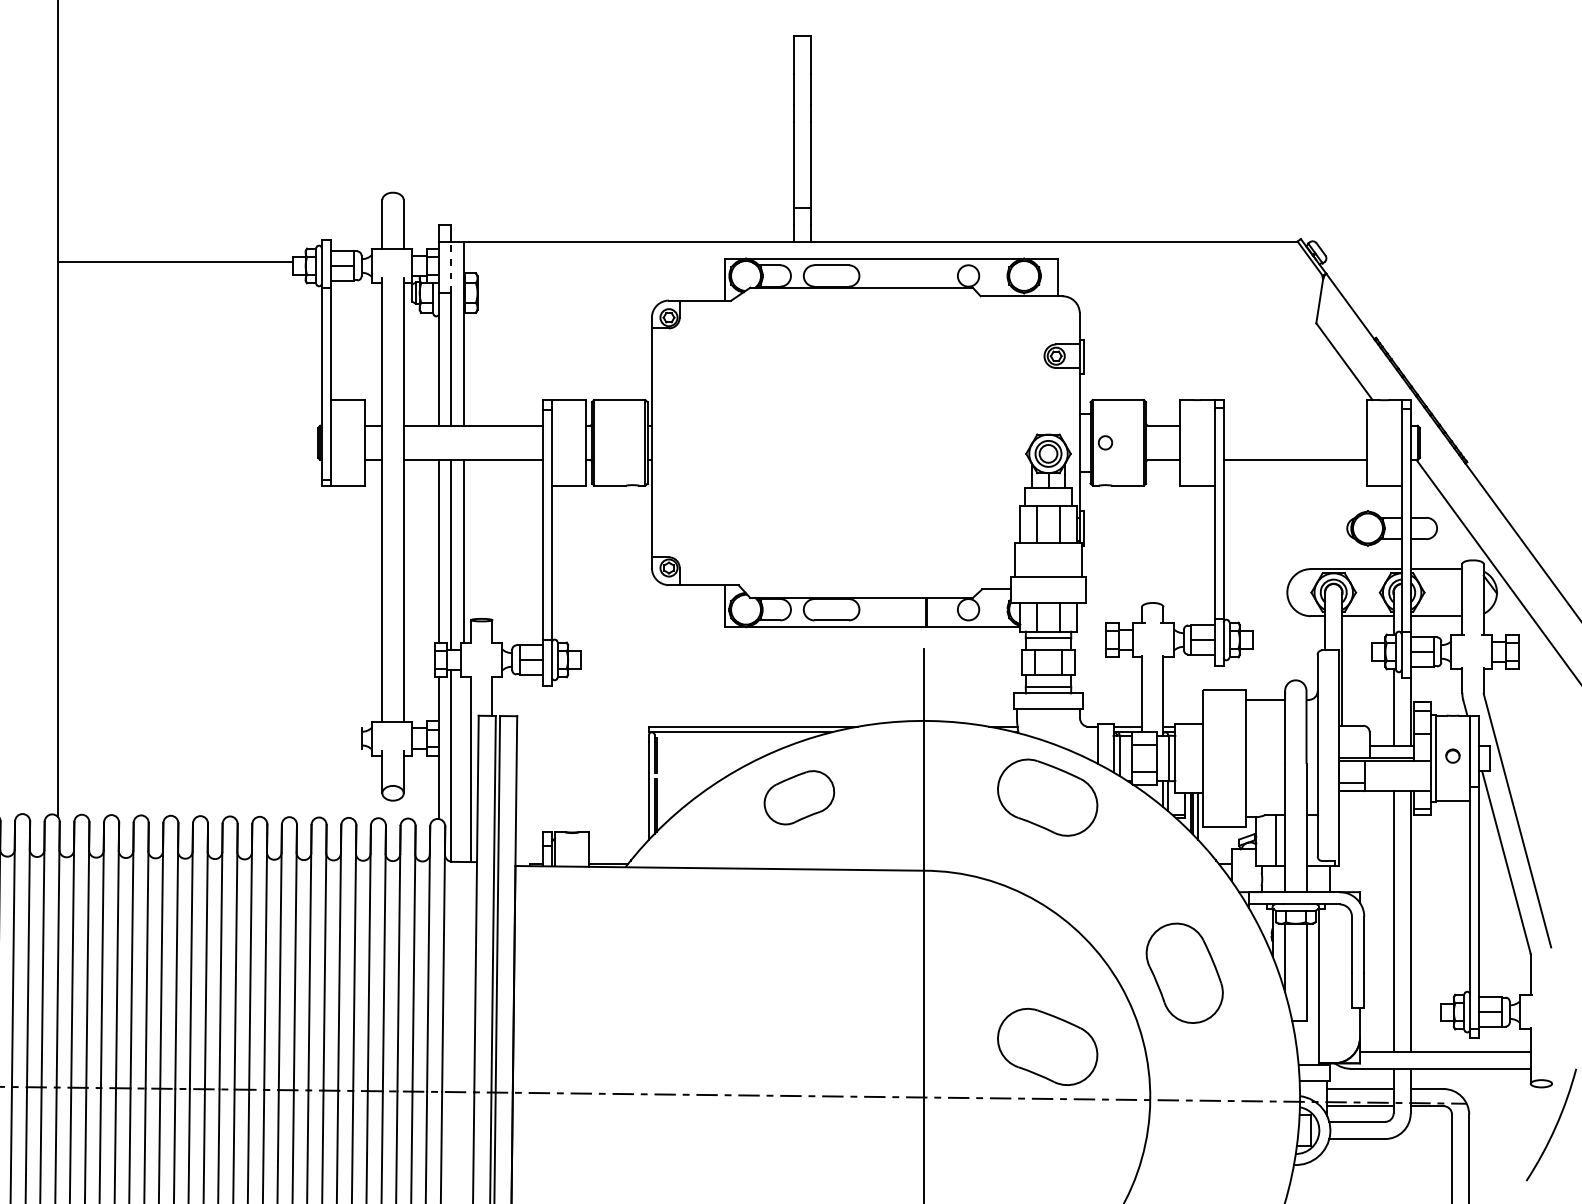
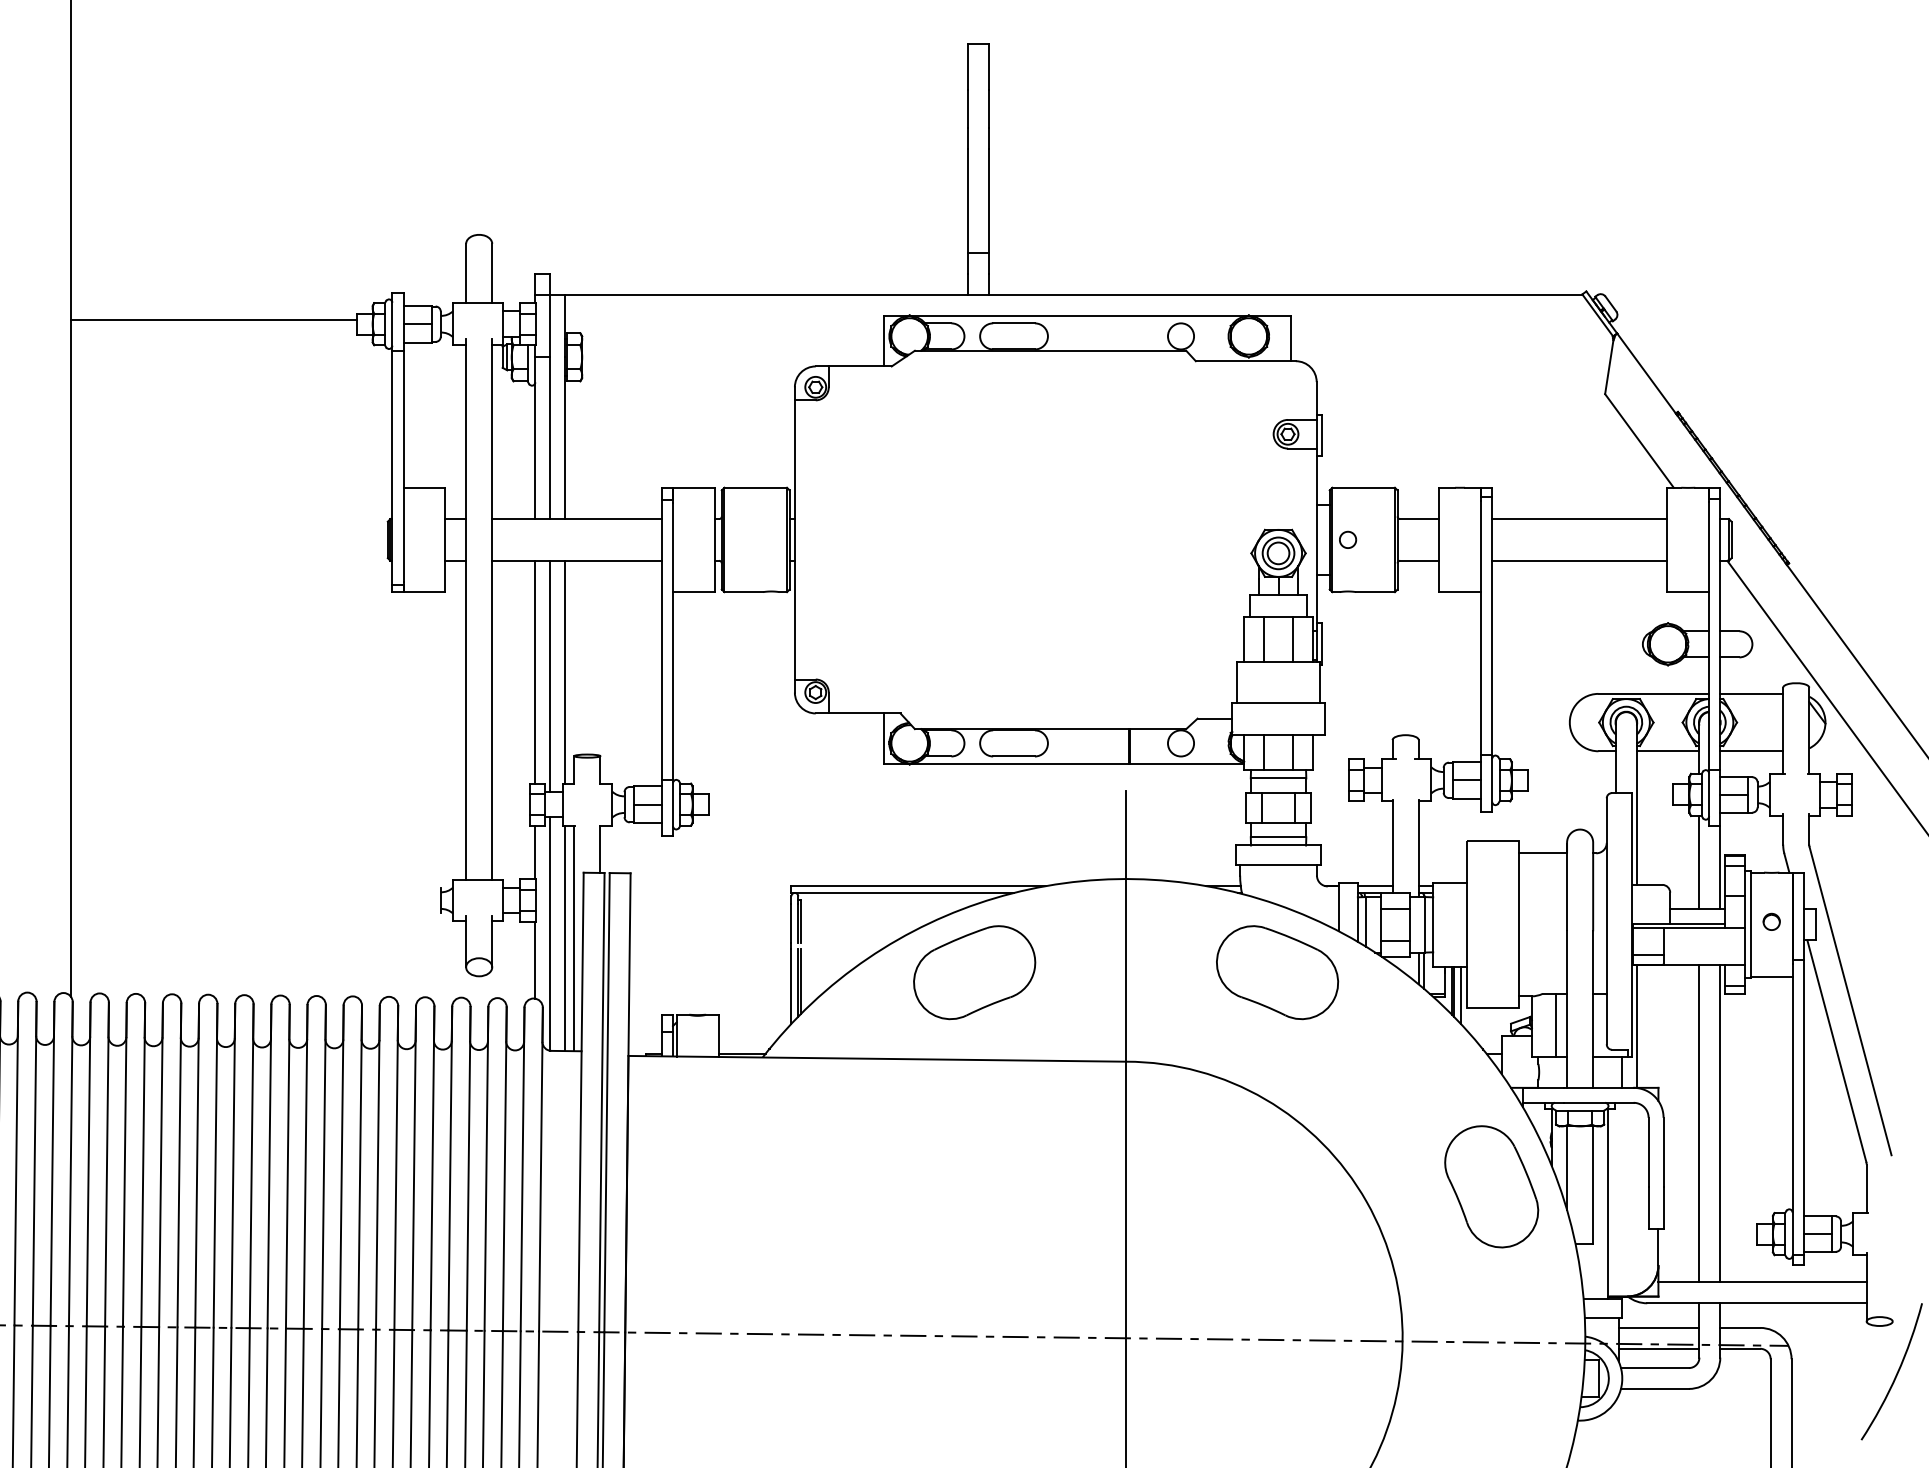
line: (451, 267) -> (550, 325), dashed -> solid
line: (1295, 426) -> (1579, 519), added
line: (463, 769) -> (565, 938), added
part: (799, 797) -> (974, 972), size x1.43
line: (1342, 841) -> (1636, 1025), added
part: (1184, 973) -> (1491, 1186), moved
part: (1047, 1046) -> (1277, 1276), removed

